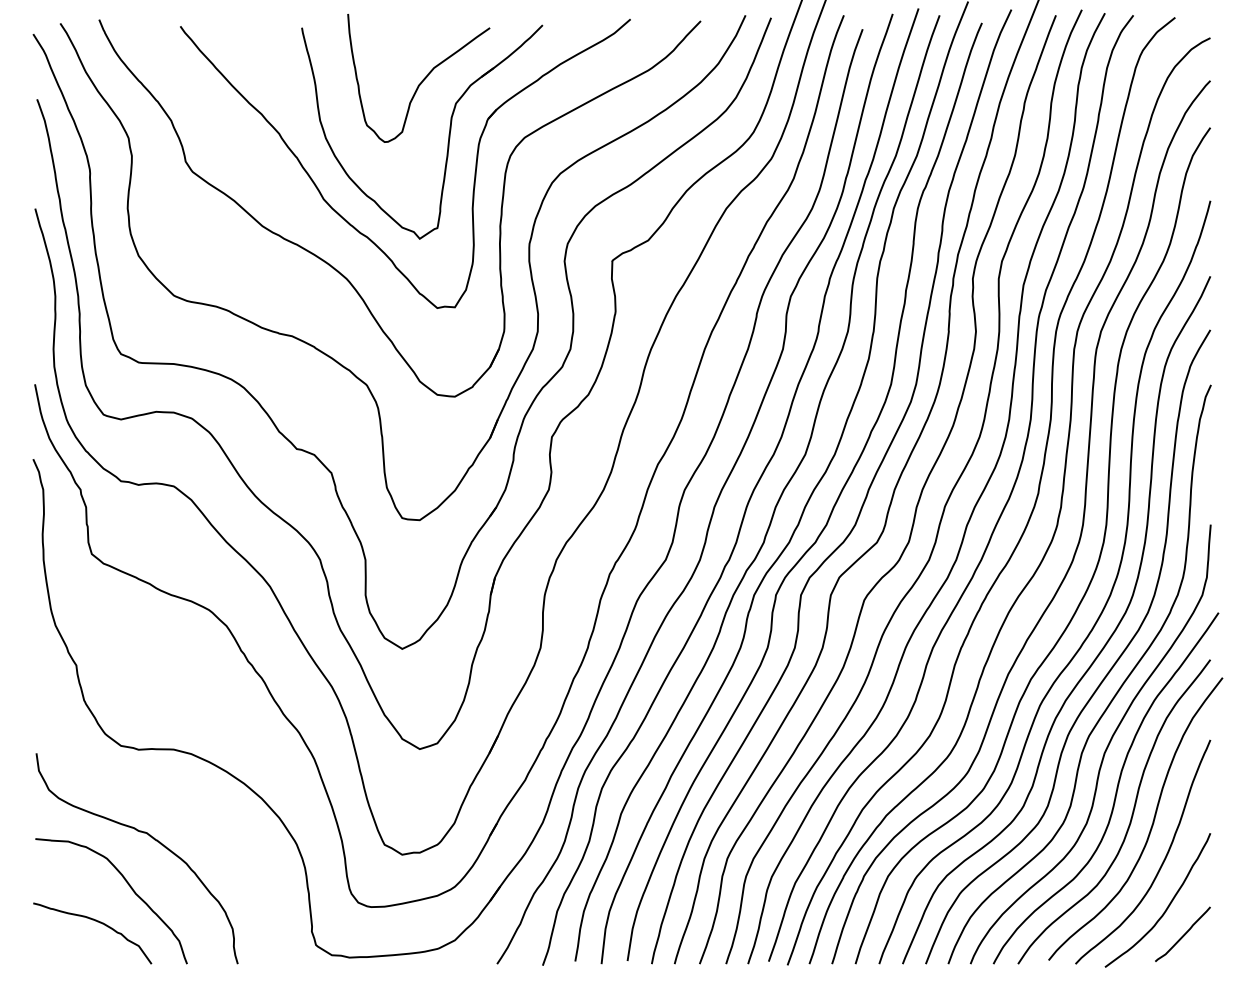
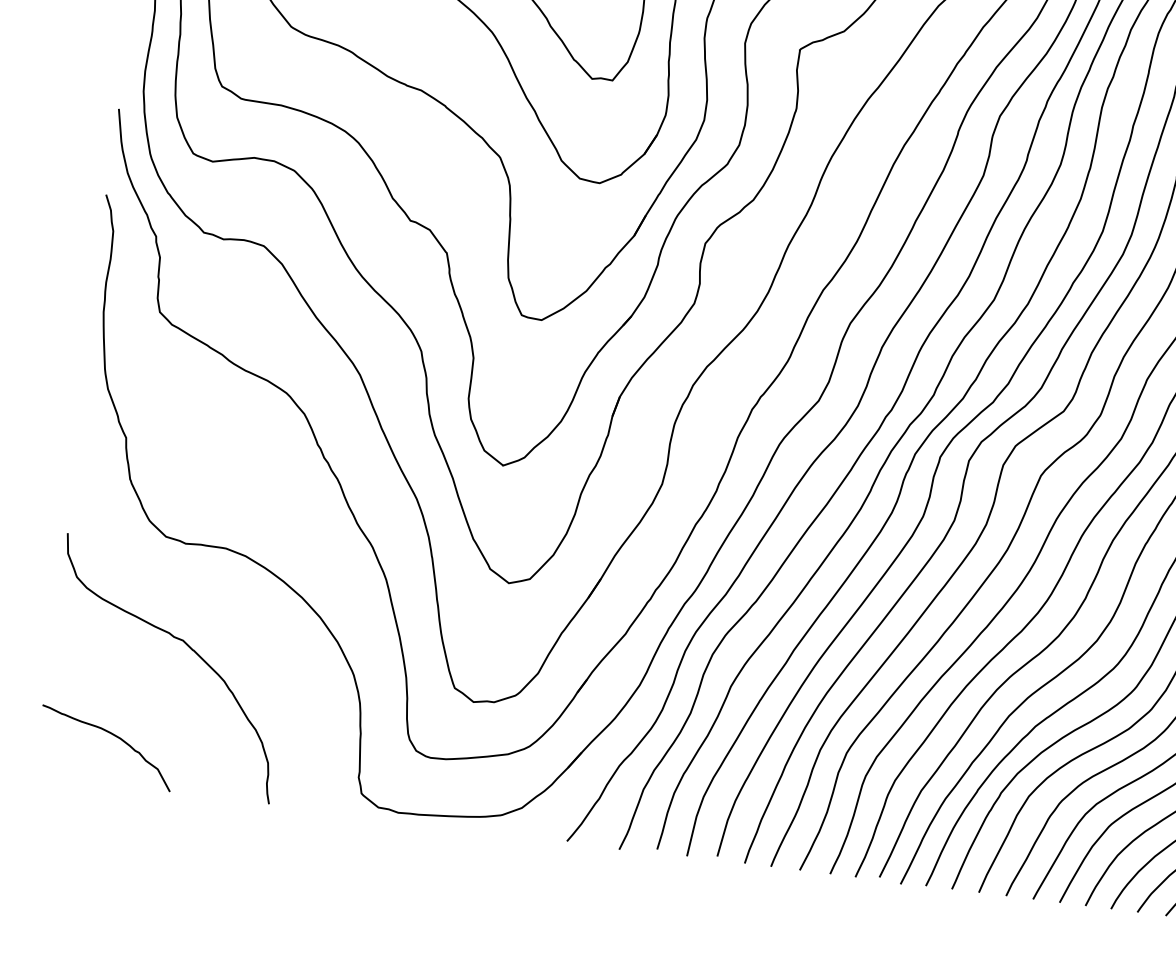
curve: (130, 888) -> (156, 701), removed

